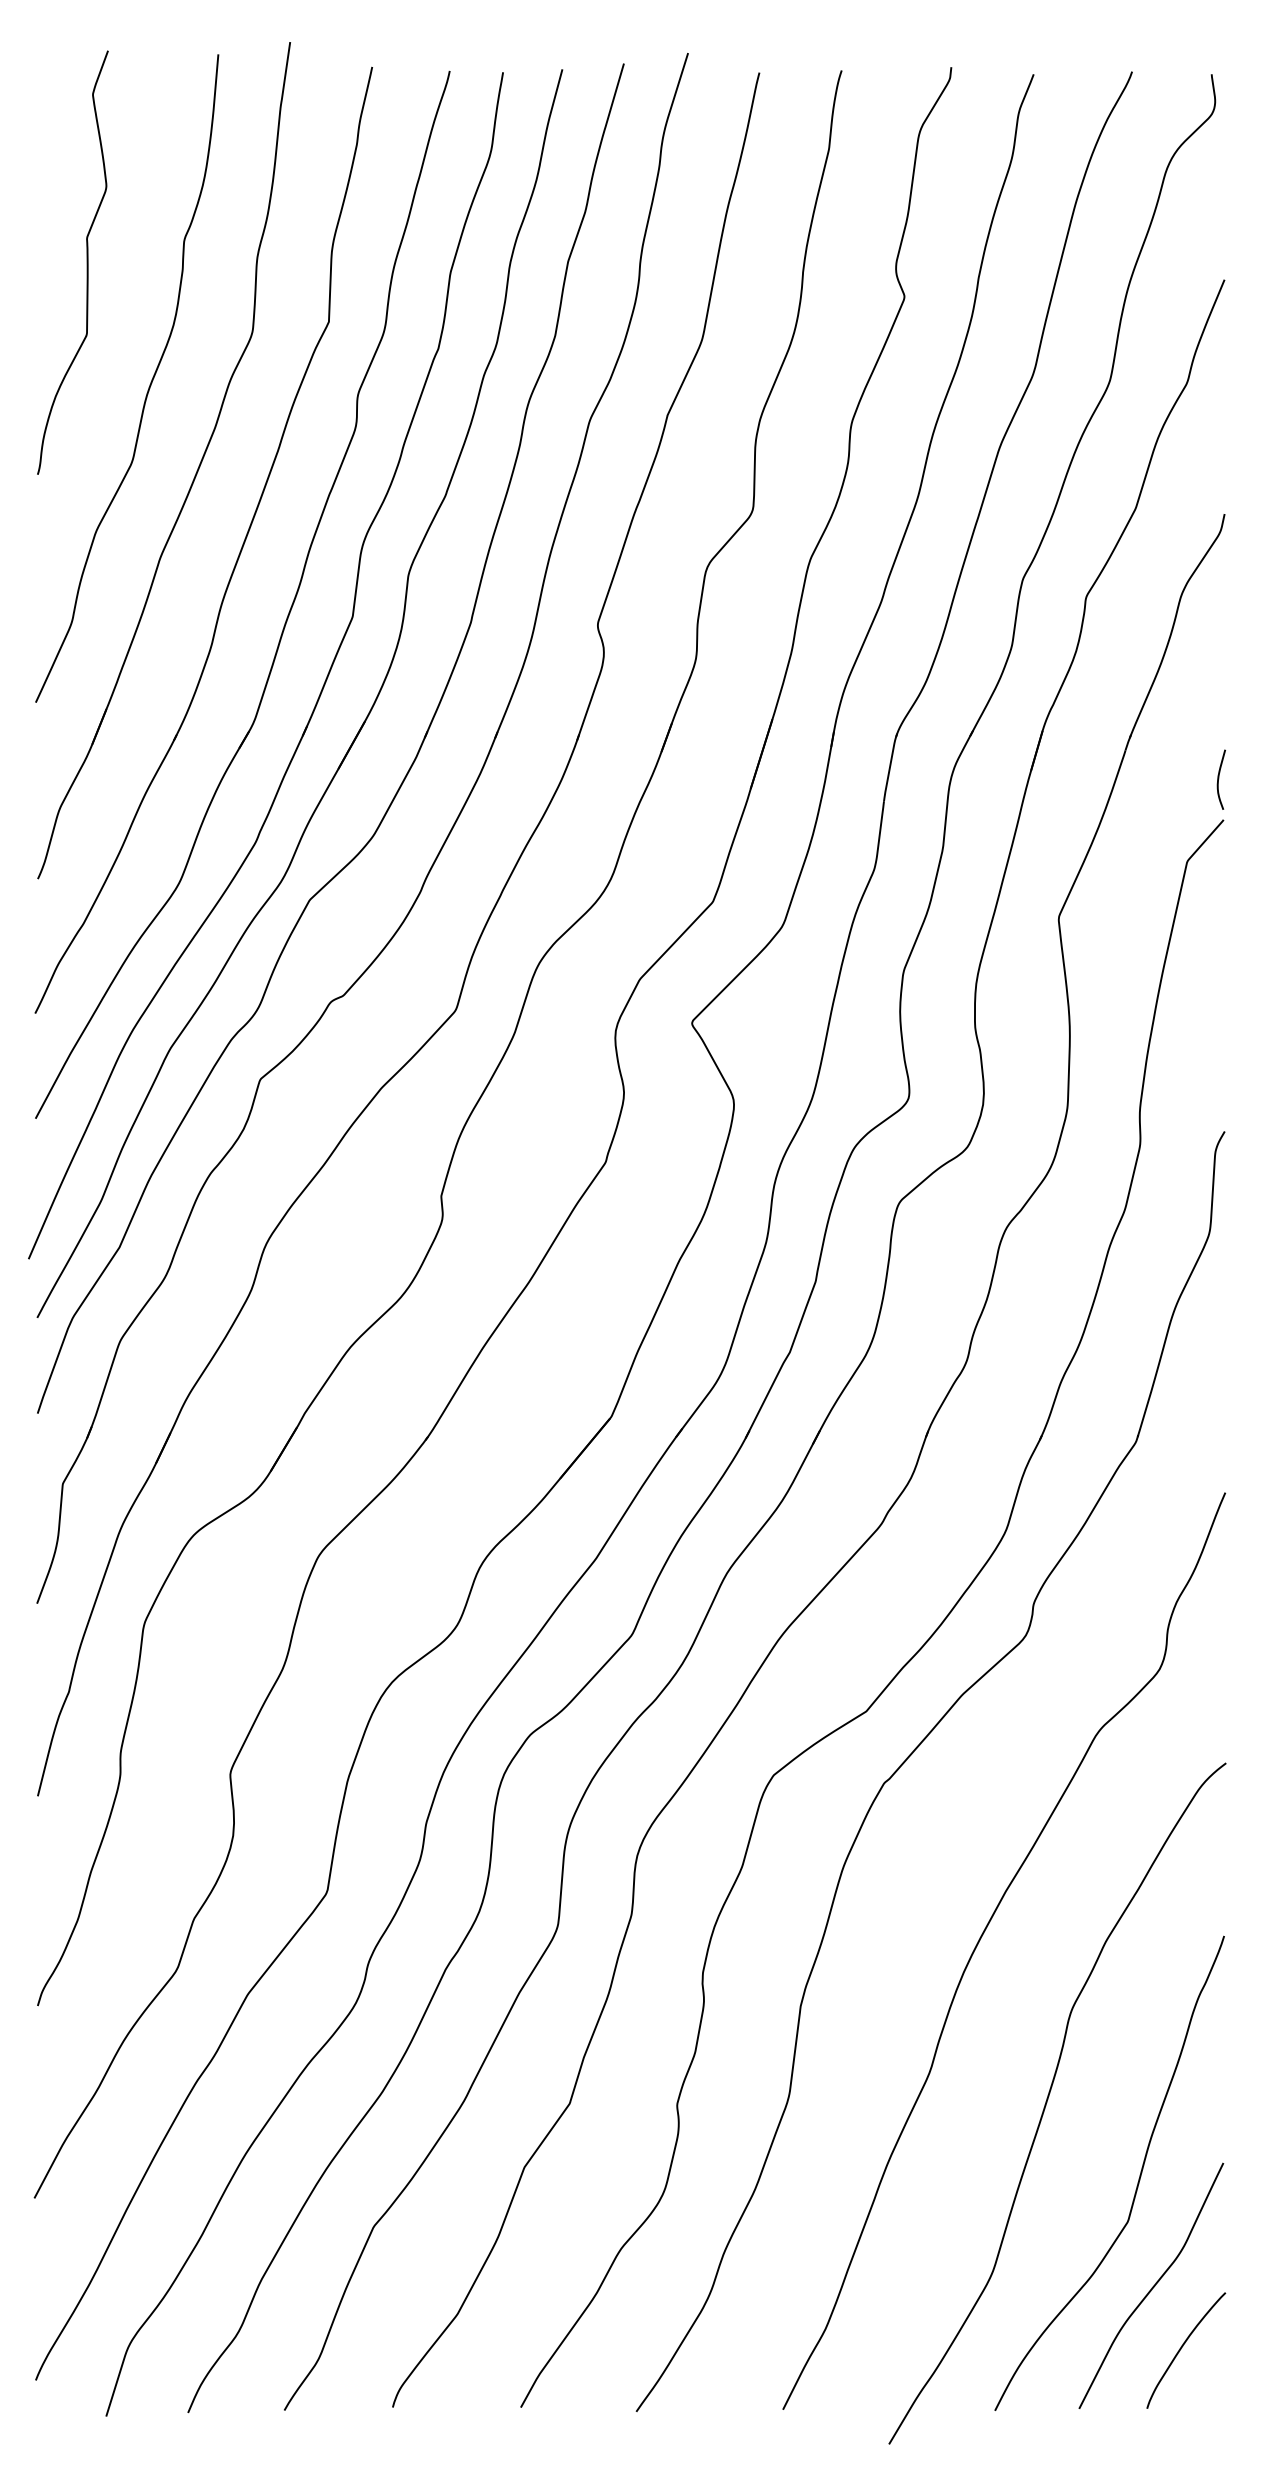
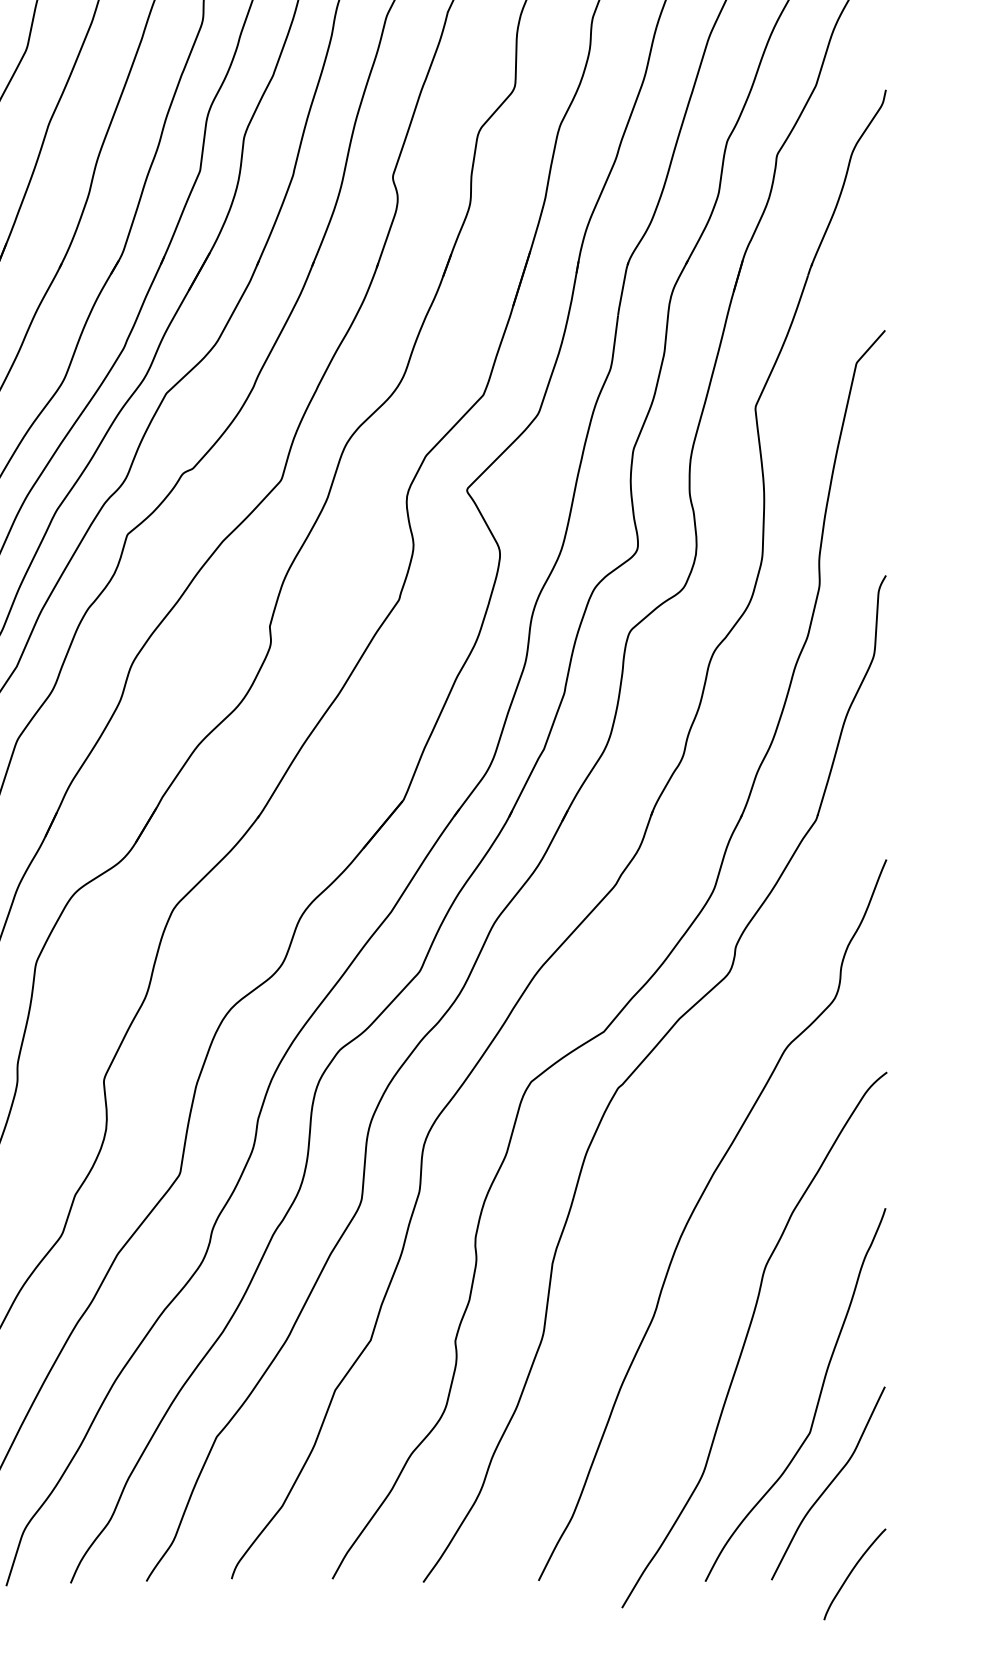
curve: (1219, 779) -> (881, 298), removed
curve: (1183, 2346) -> (852, 1571), moved

